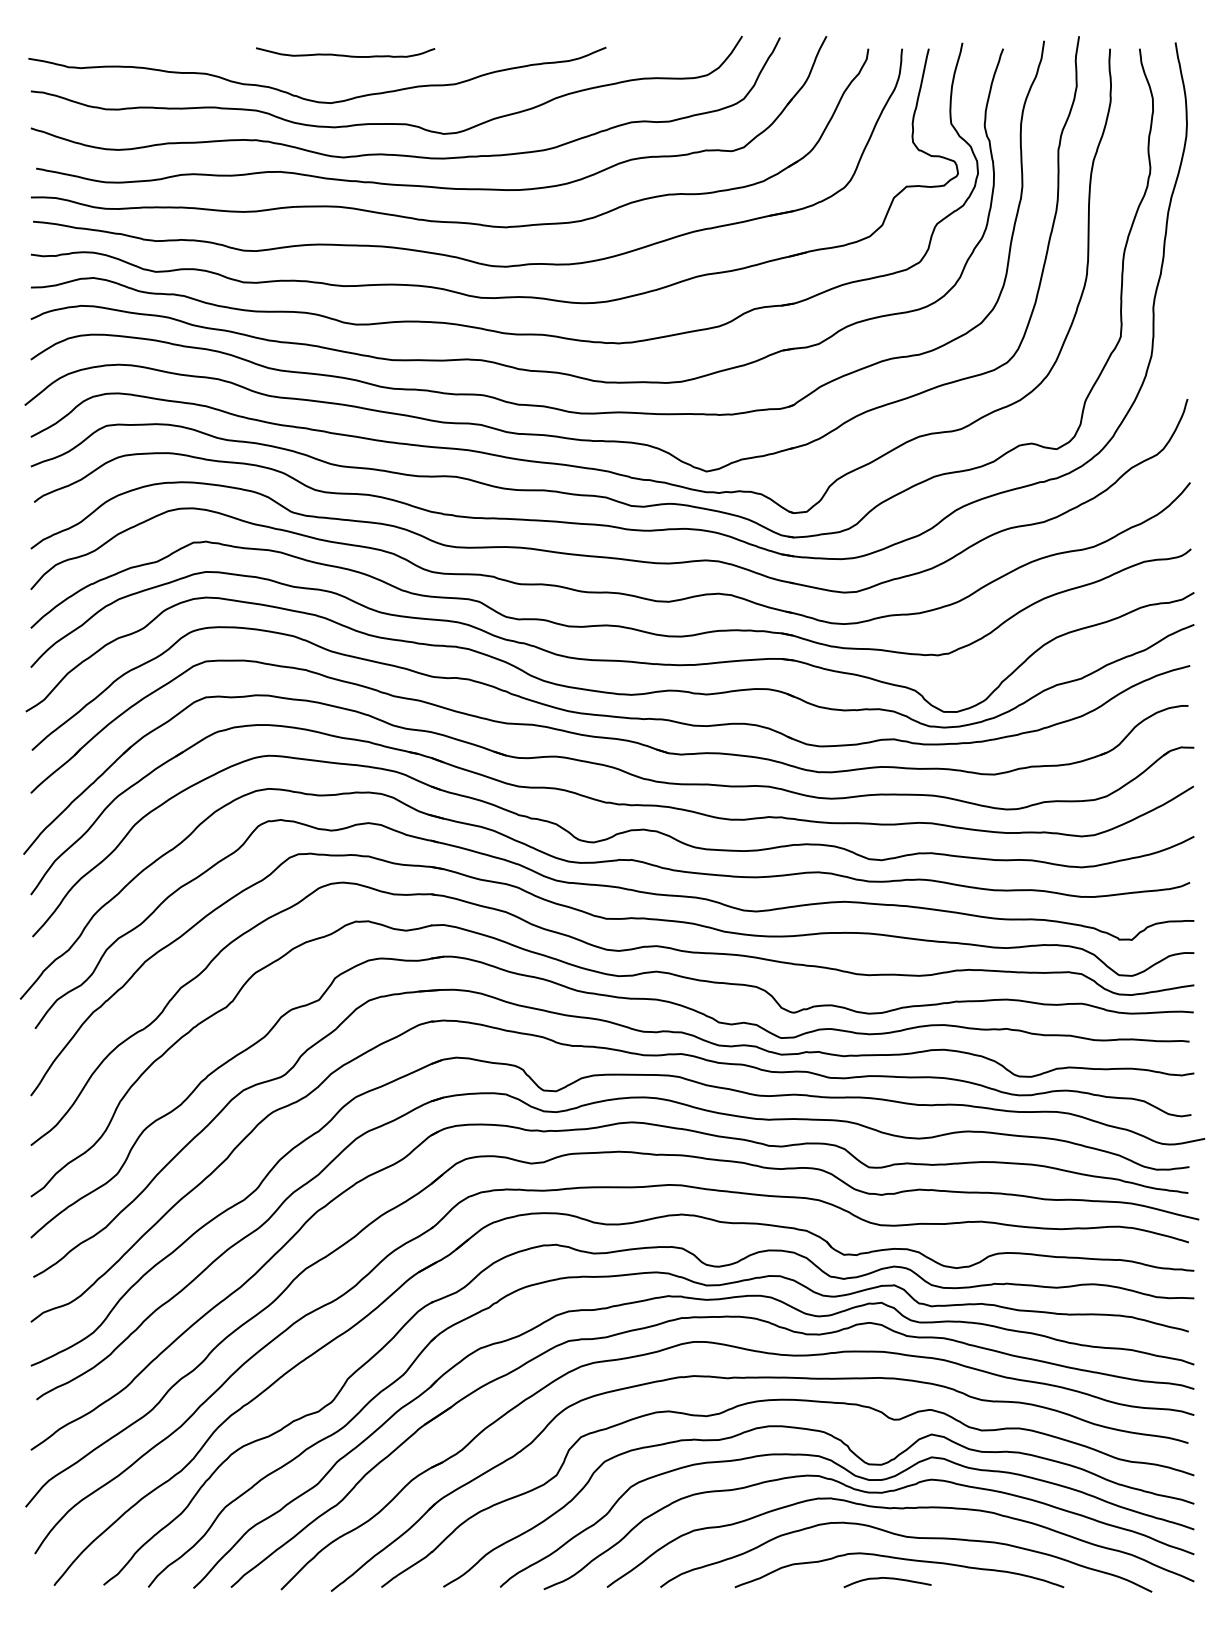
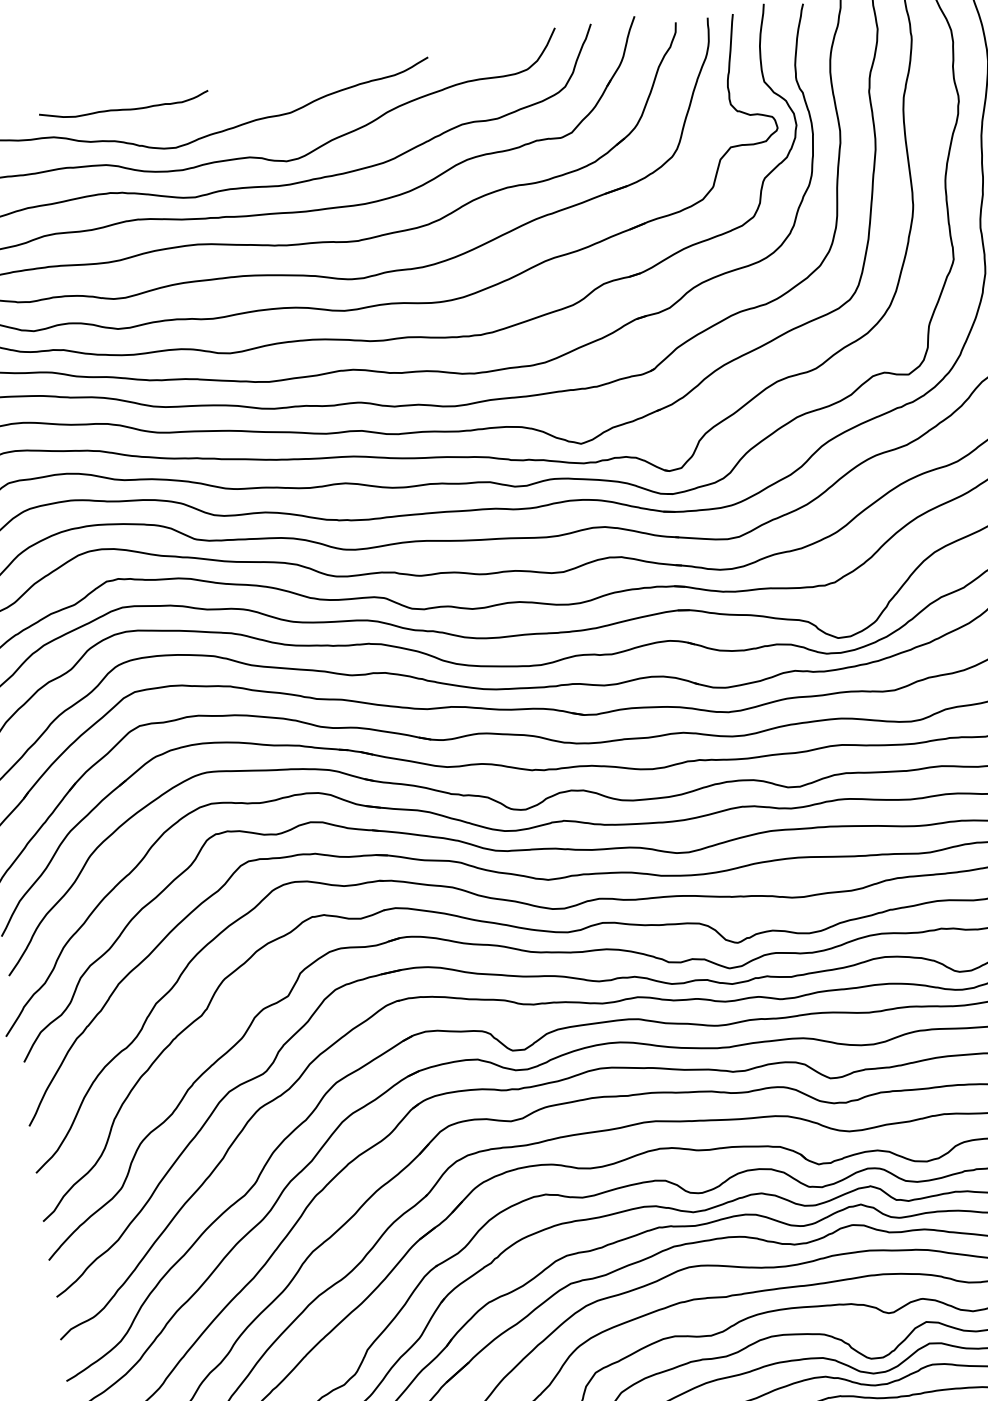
curve: (344, 54) -> (123, 108), moved

